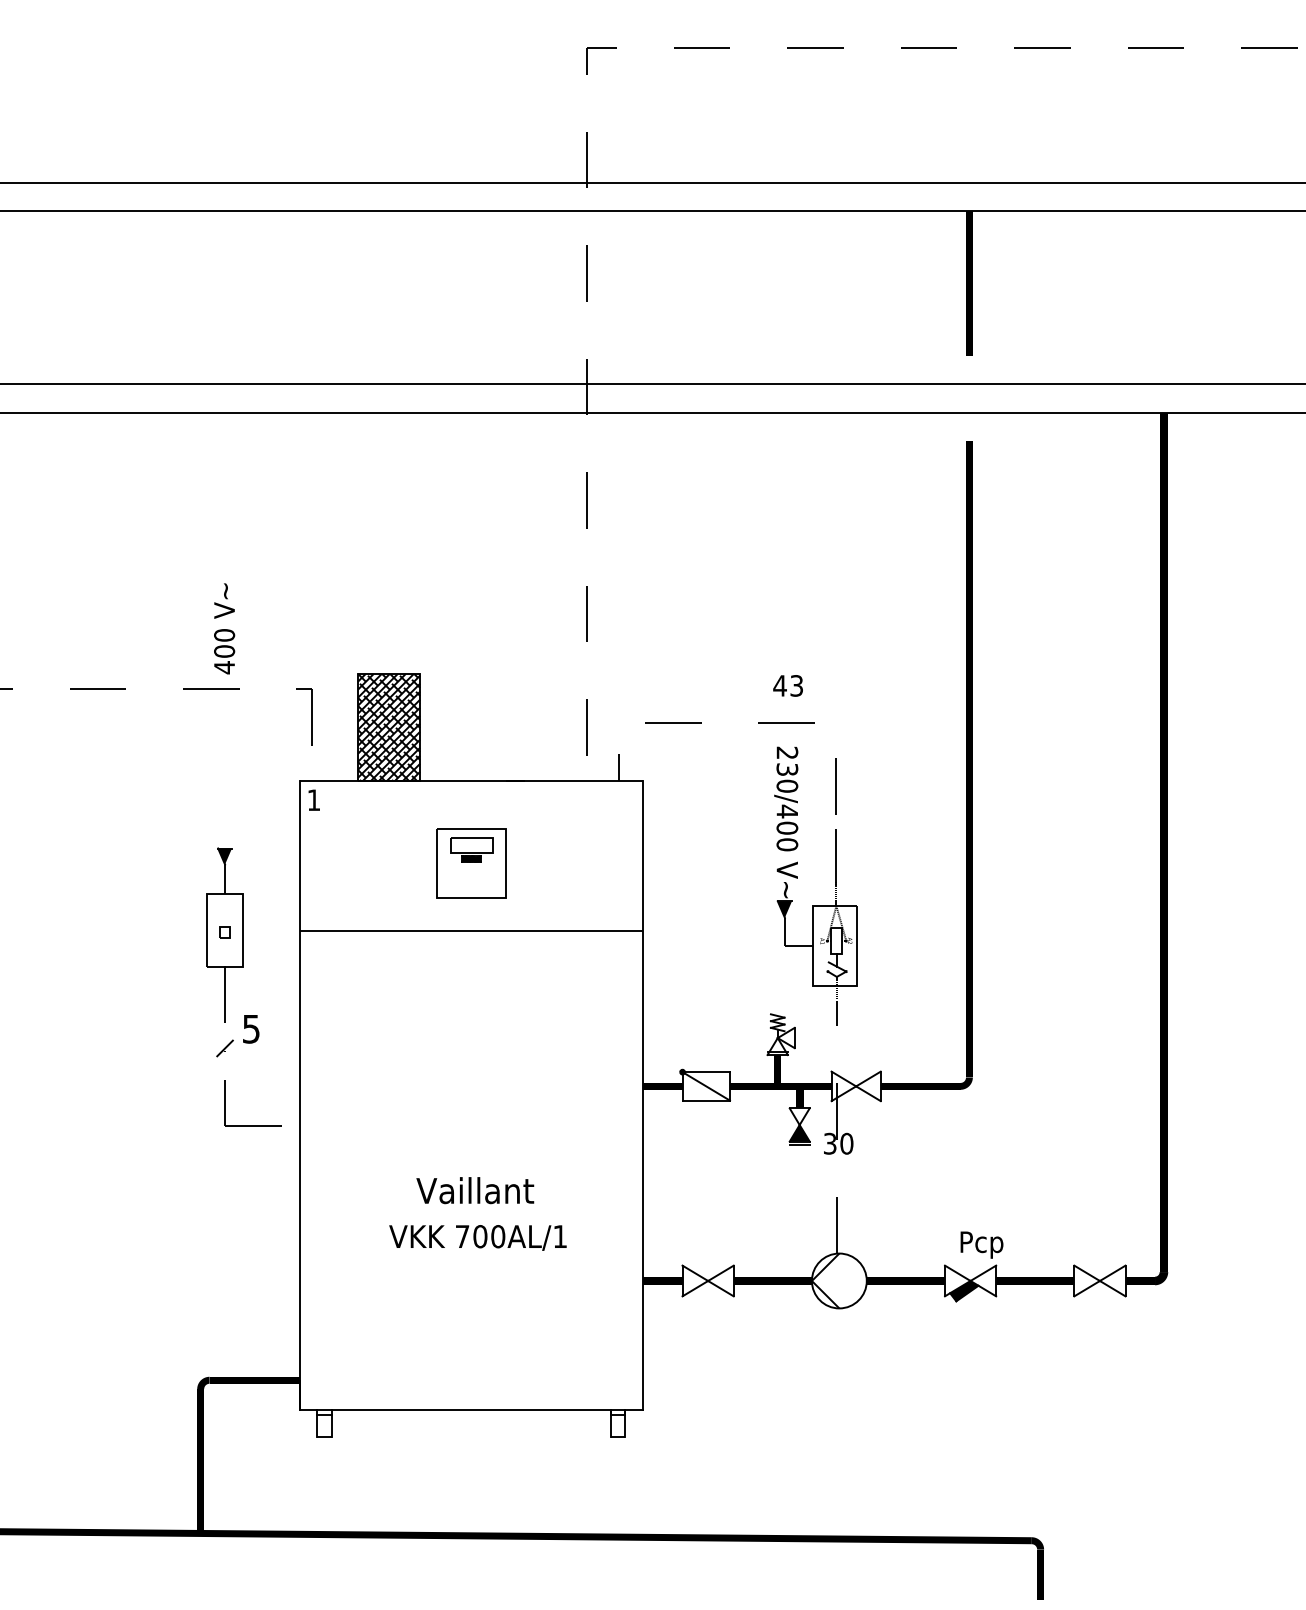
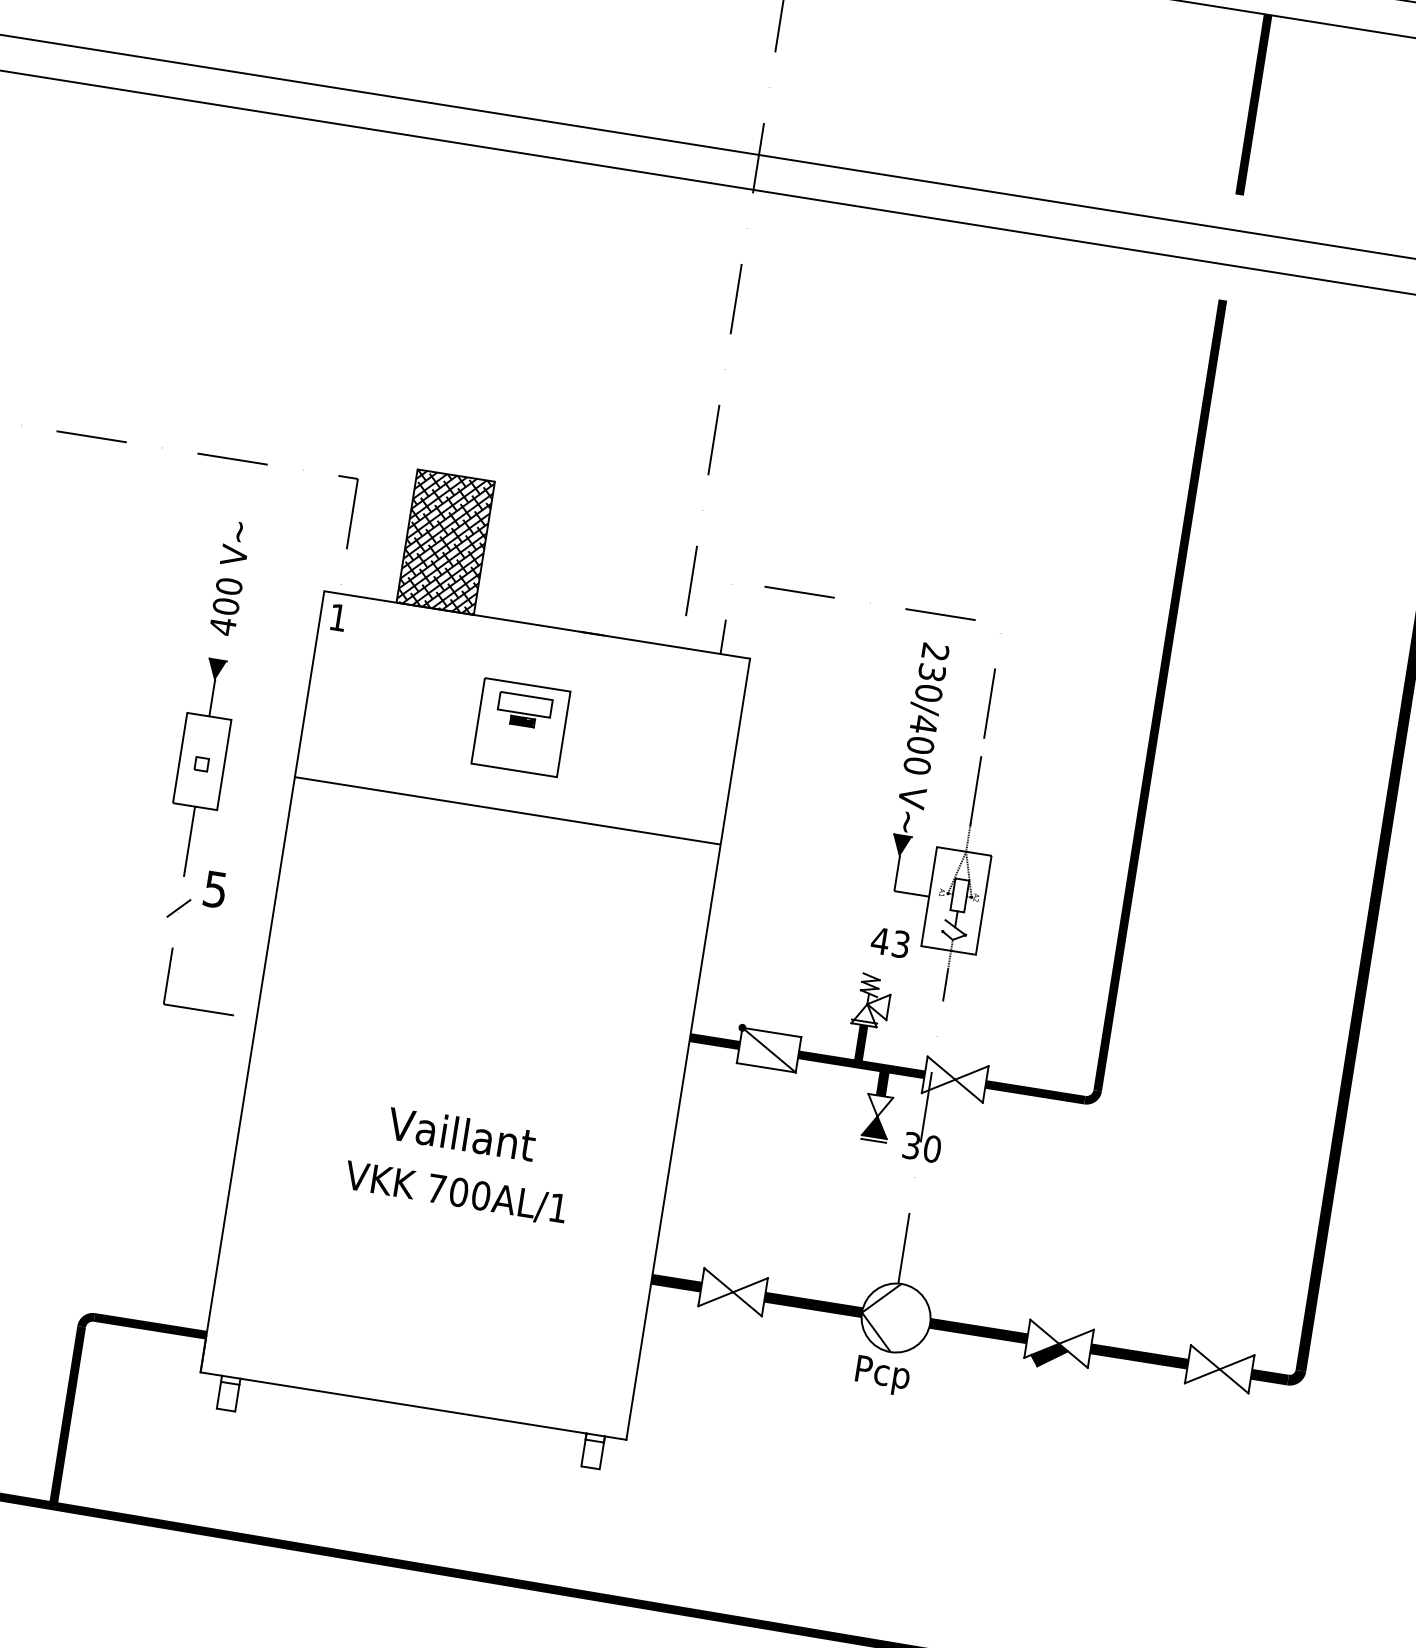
text: (224, 628) -> (230, 577), moved
text: (787, 685) -> (889, 942), moved
text: (981, 1244) -> (882, 1375), moved

